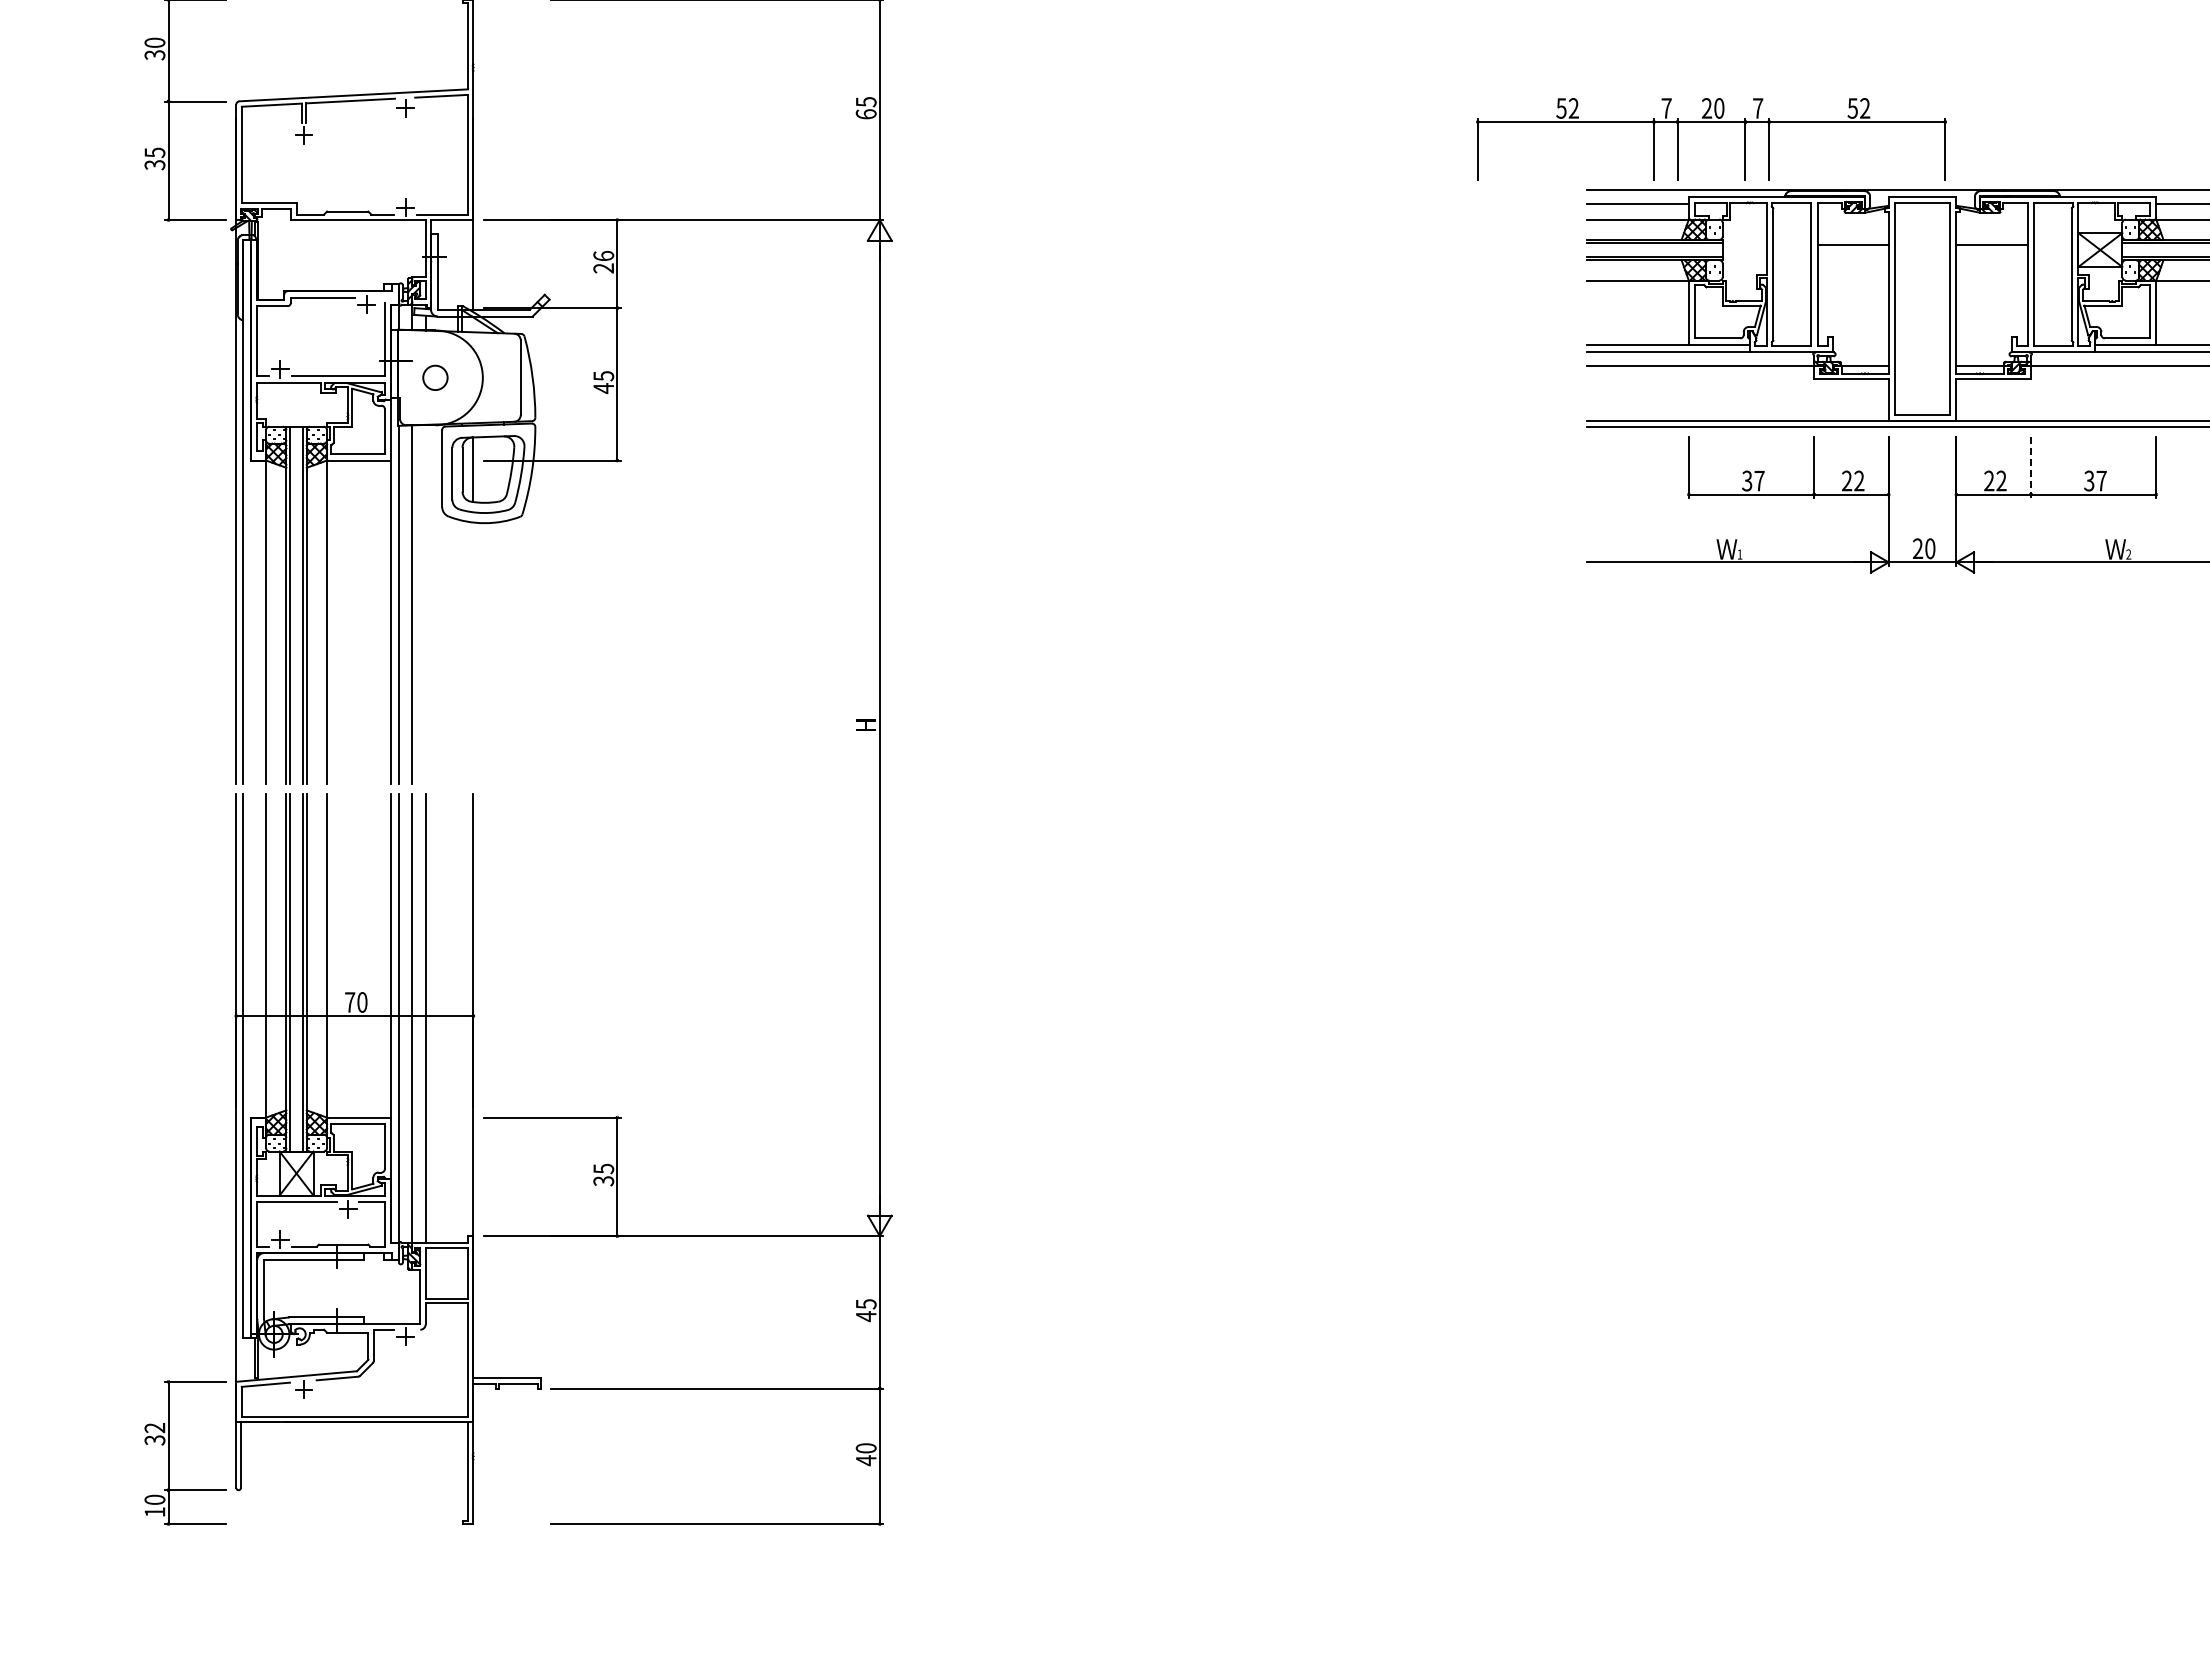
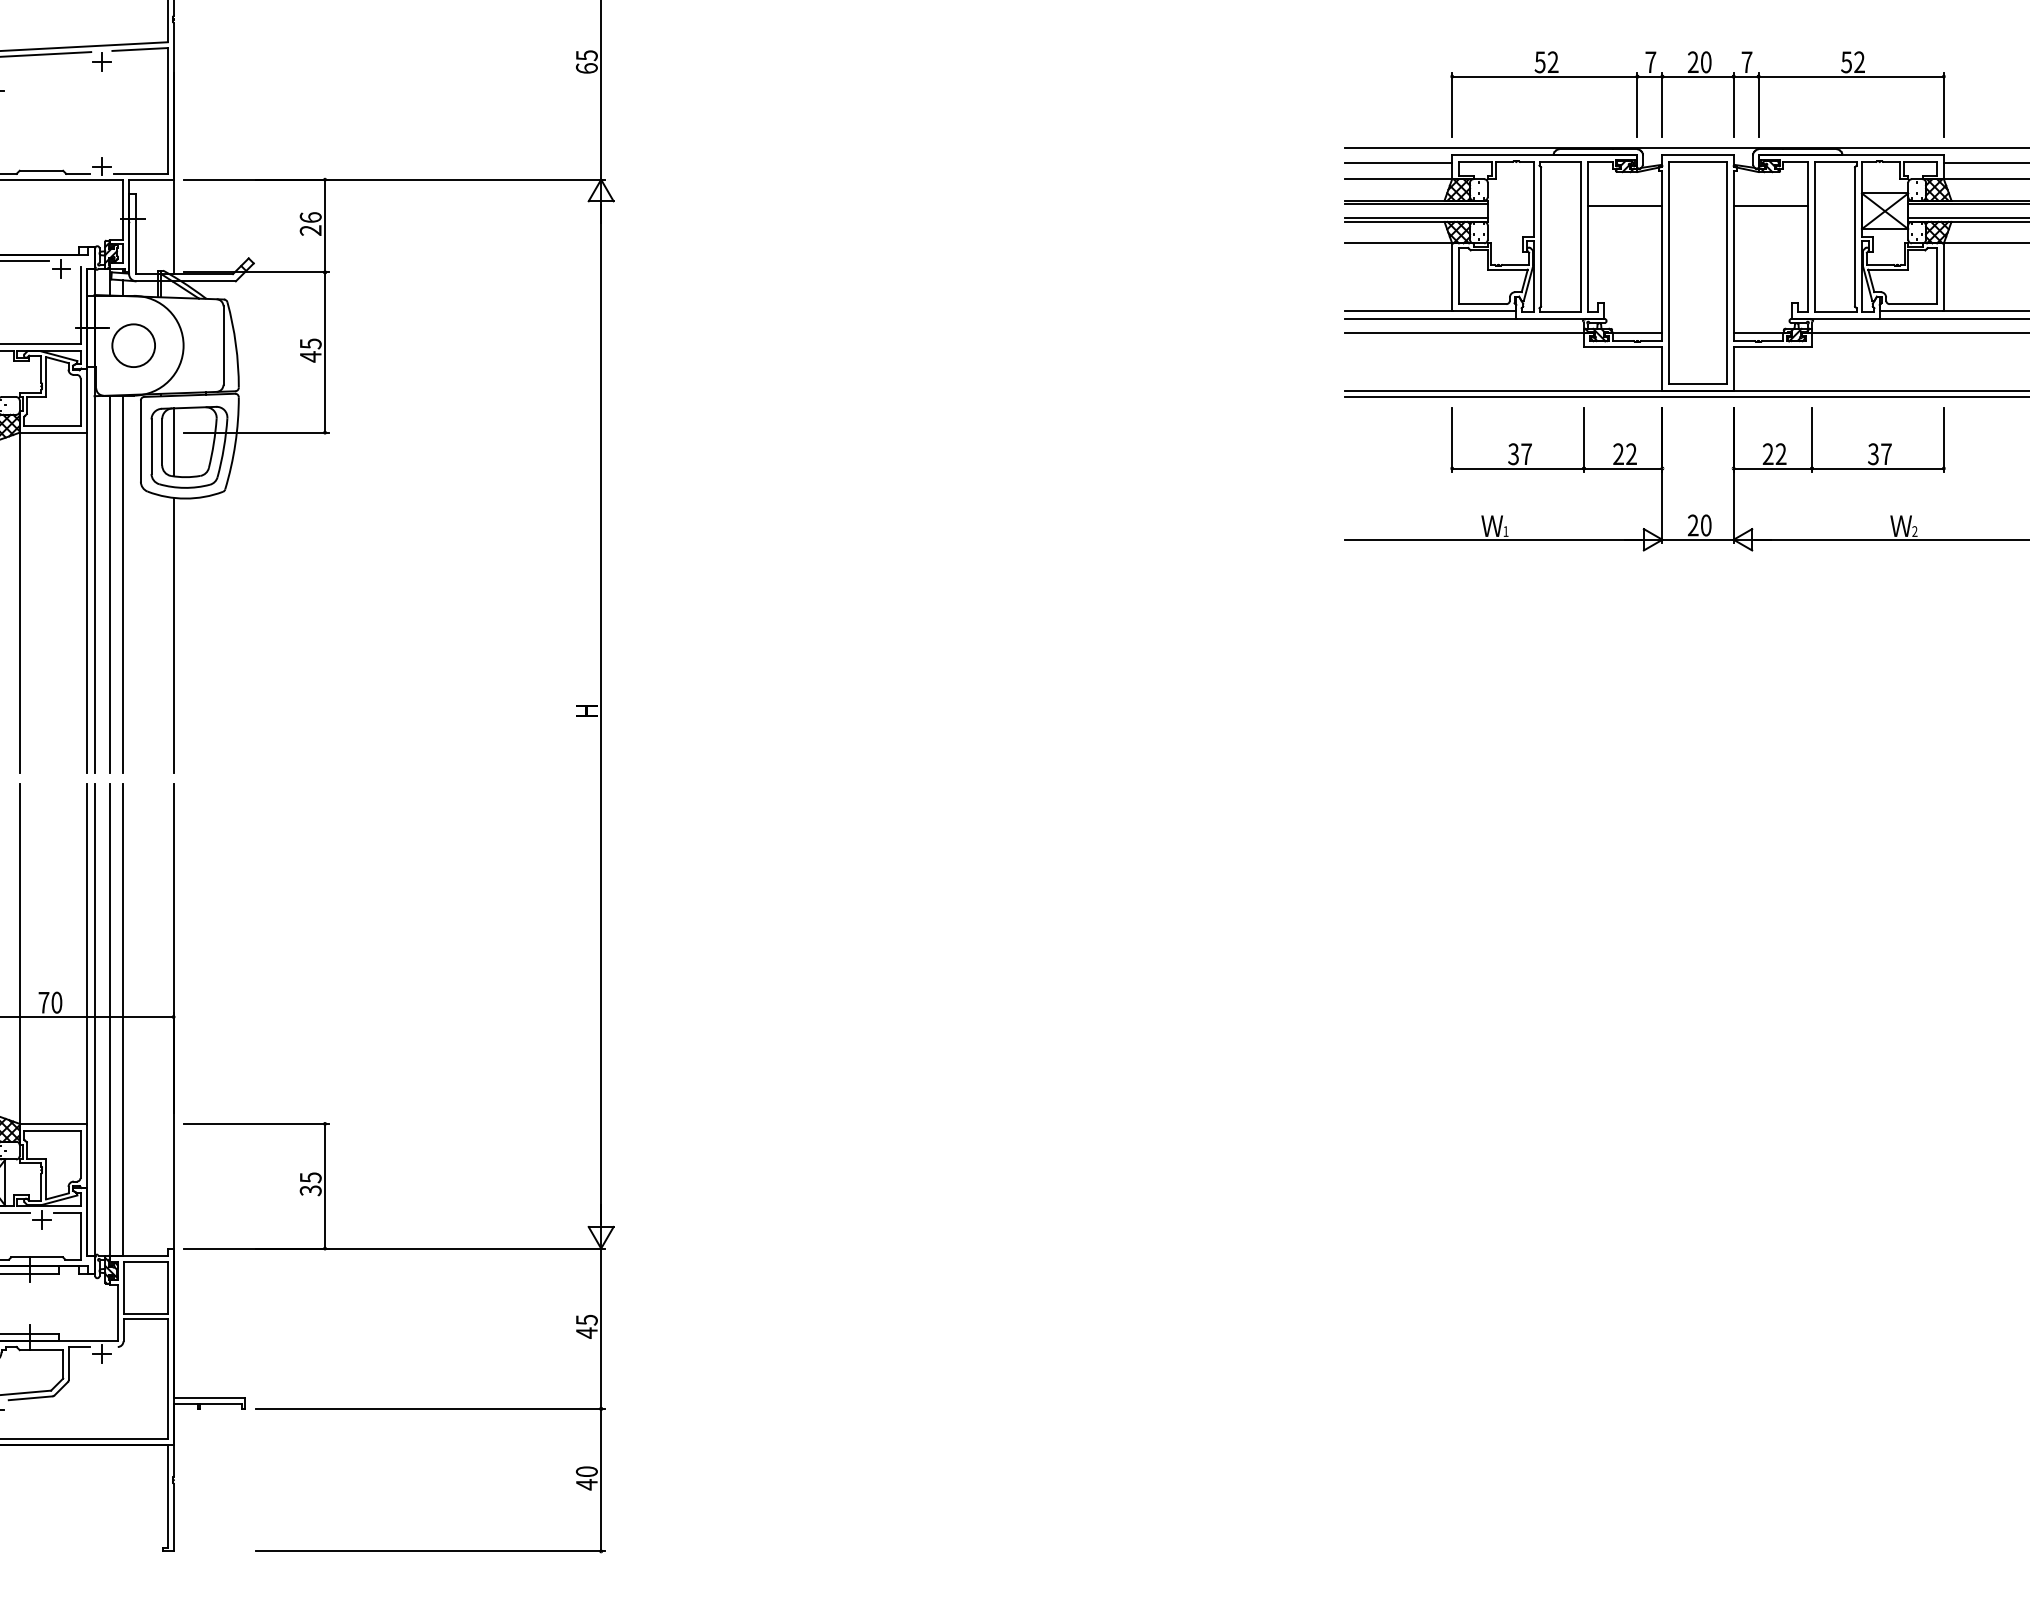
part: (1711, 122) -> (1697, 77), moved
circle: (435, 377) -> (133, 345), size x1.67
line: (2030, 468) -> (1811, 441), dashed -> solid
line: (425, 604) -> (123, 584), added
line: (473, 653) -> (173, 635), added

